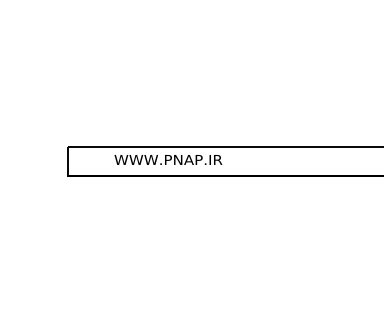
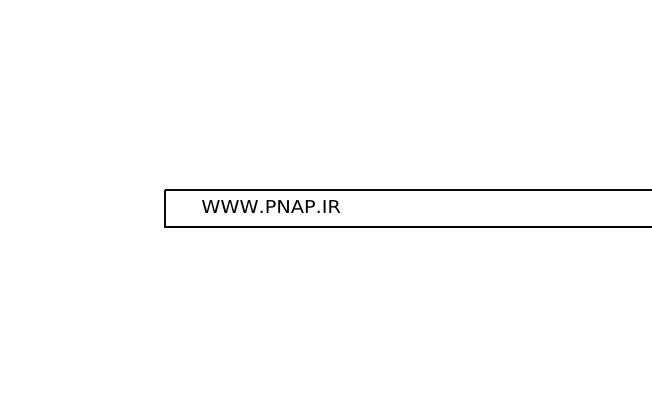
text: (167, 159) -> (270, 206), moved

